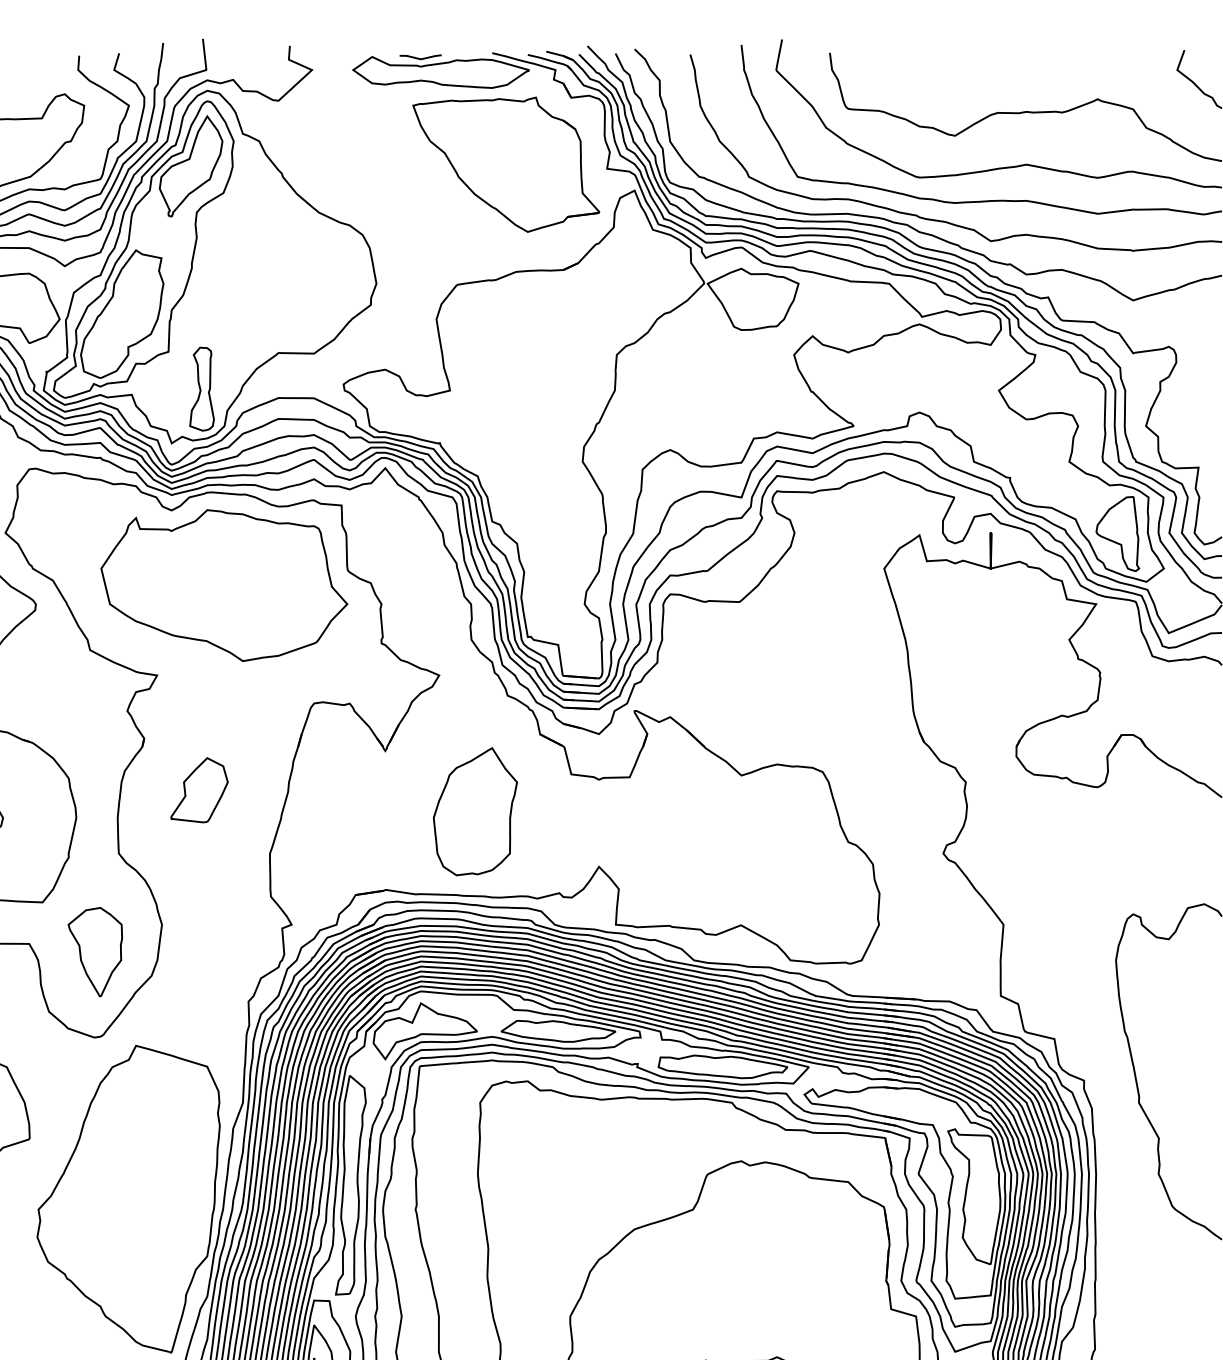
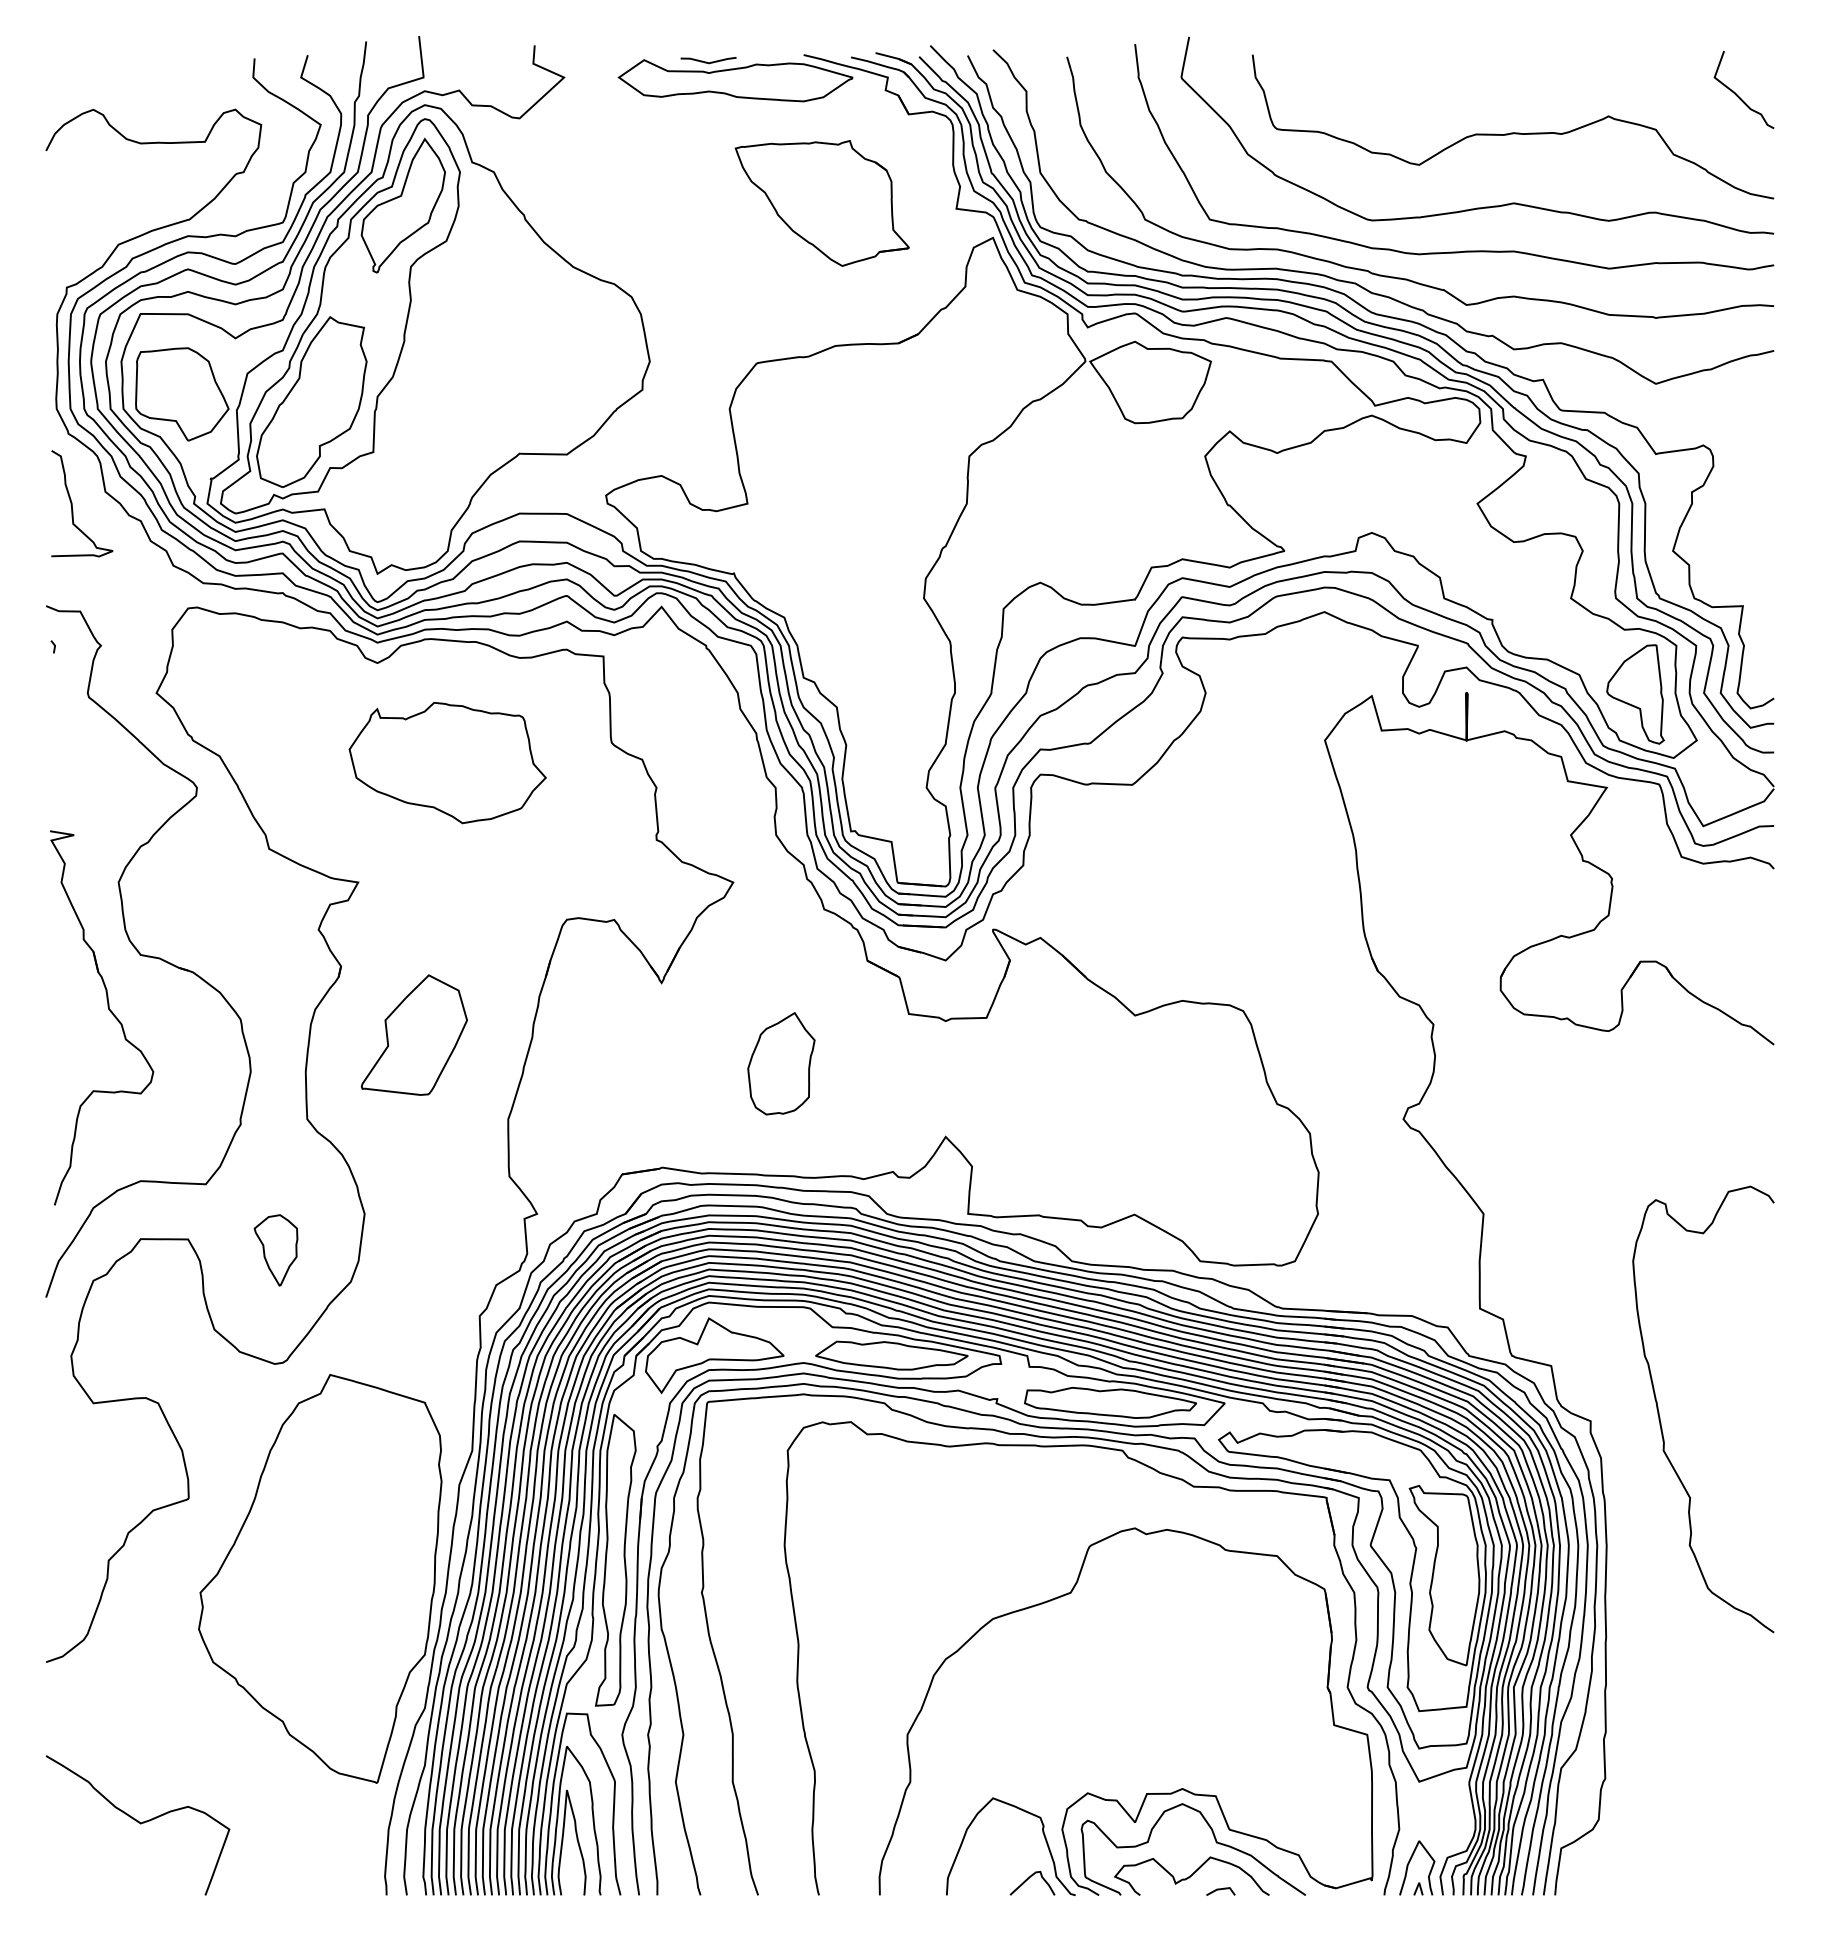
part: (505, 164) -> (821, 203), size x0.7
part: (201, 388) -> (417, 501), removed
part: (224, 585) -> (447, 762), size x0.6
part: (199, 789) -> (414, 1034), size x1.4
part: (475, 811) -> (781, 1063), size x0.6
part: (94, 952) -> (275, 1250), size x0.6

